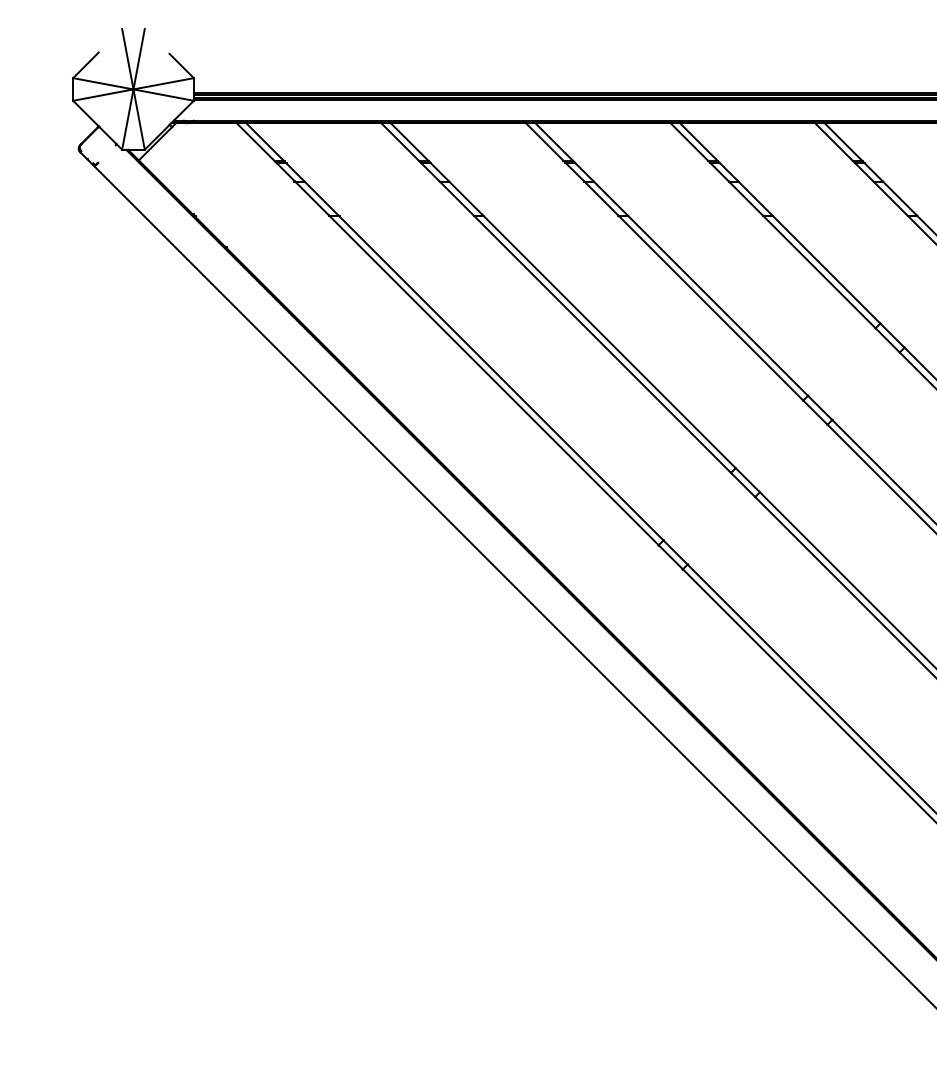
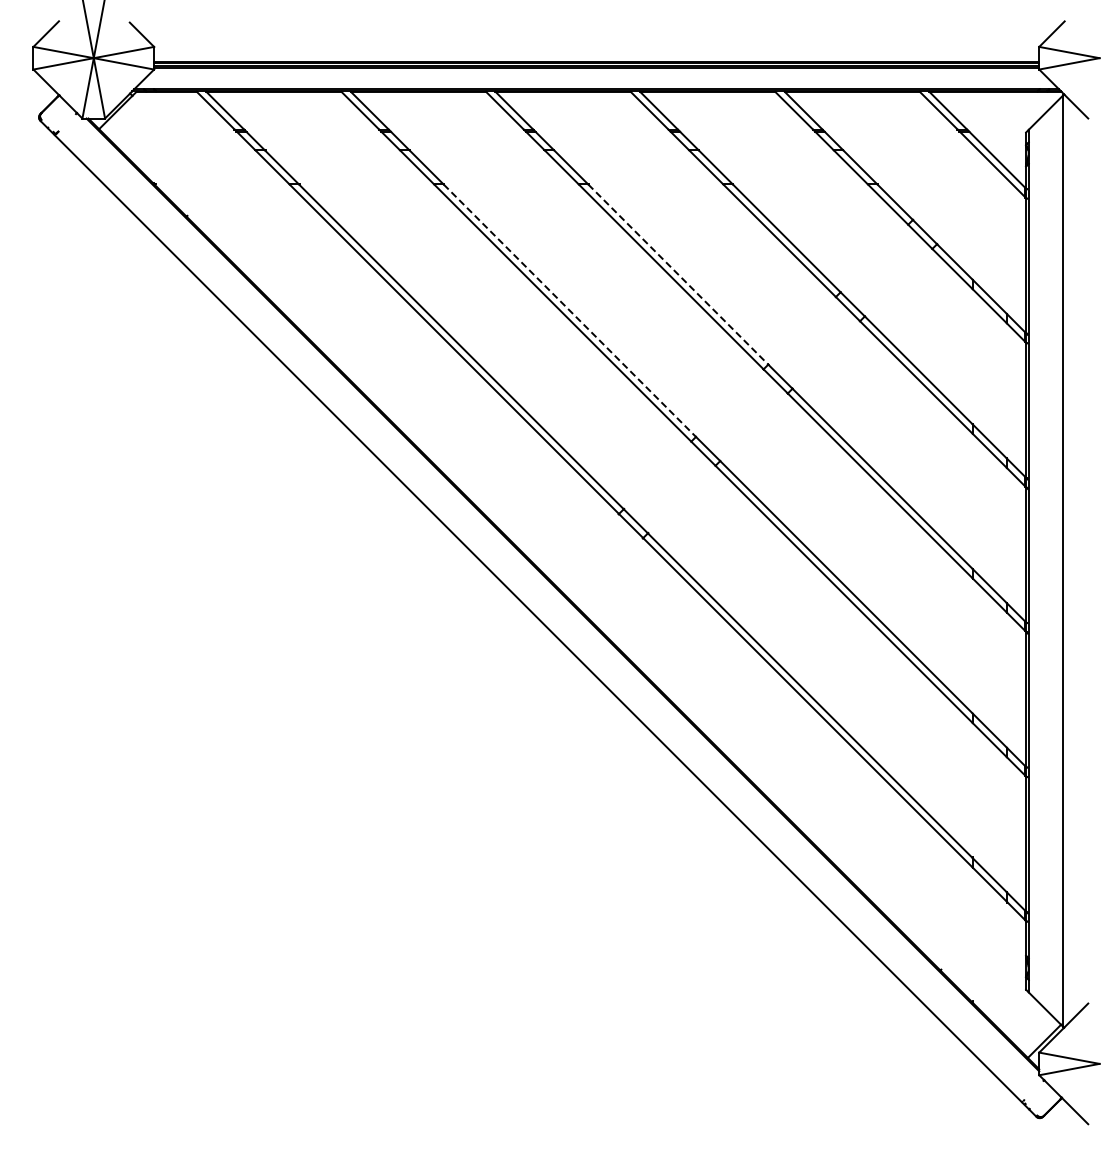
line: (718, 305) -> (678, 274), solid -> dashed
line: (610, 342) -> (570, 311), solid -> dashed

